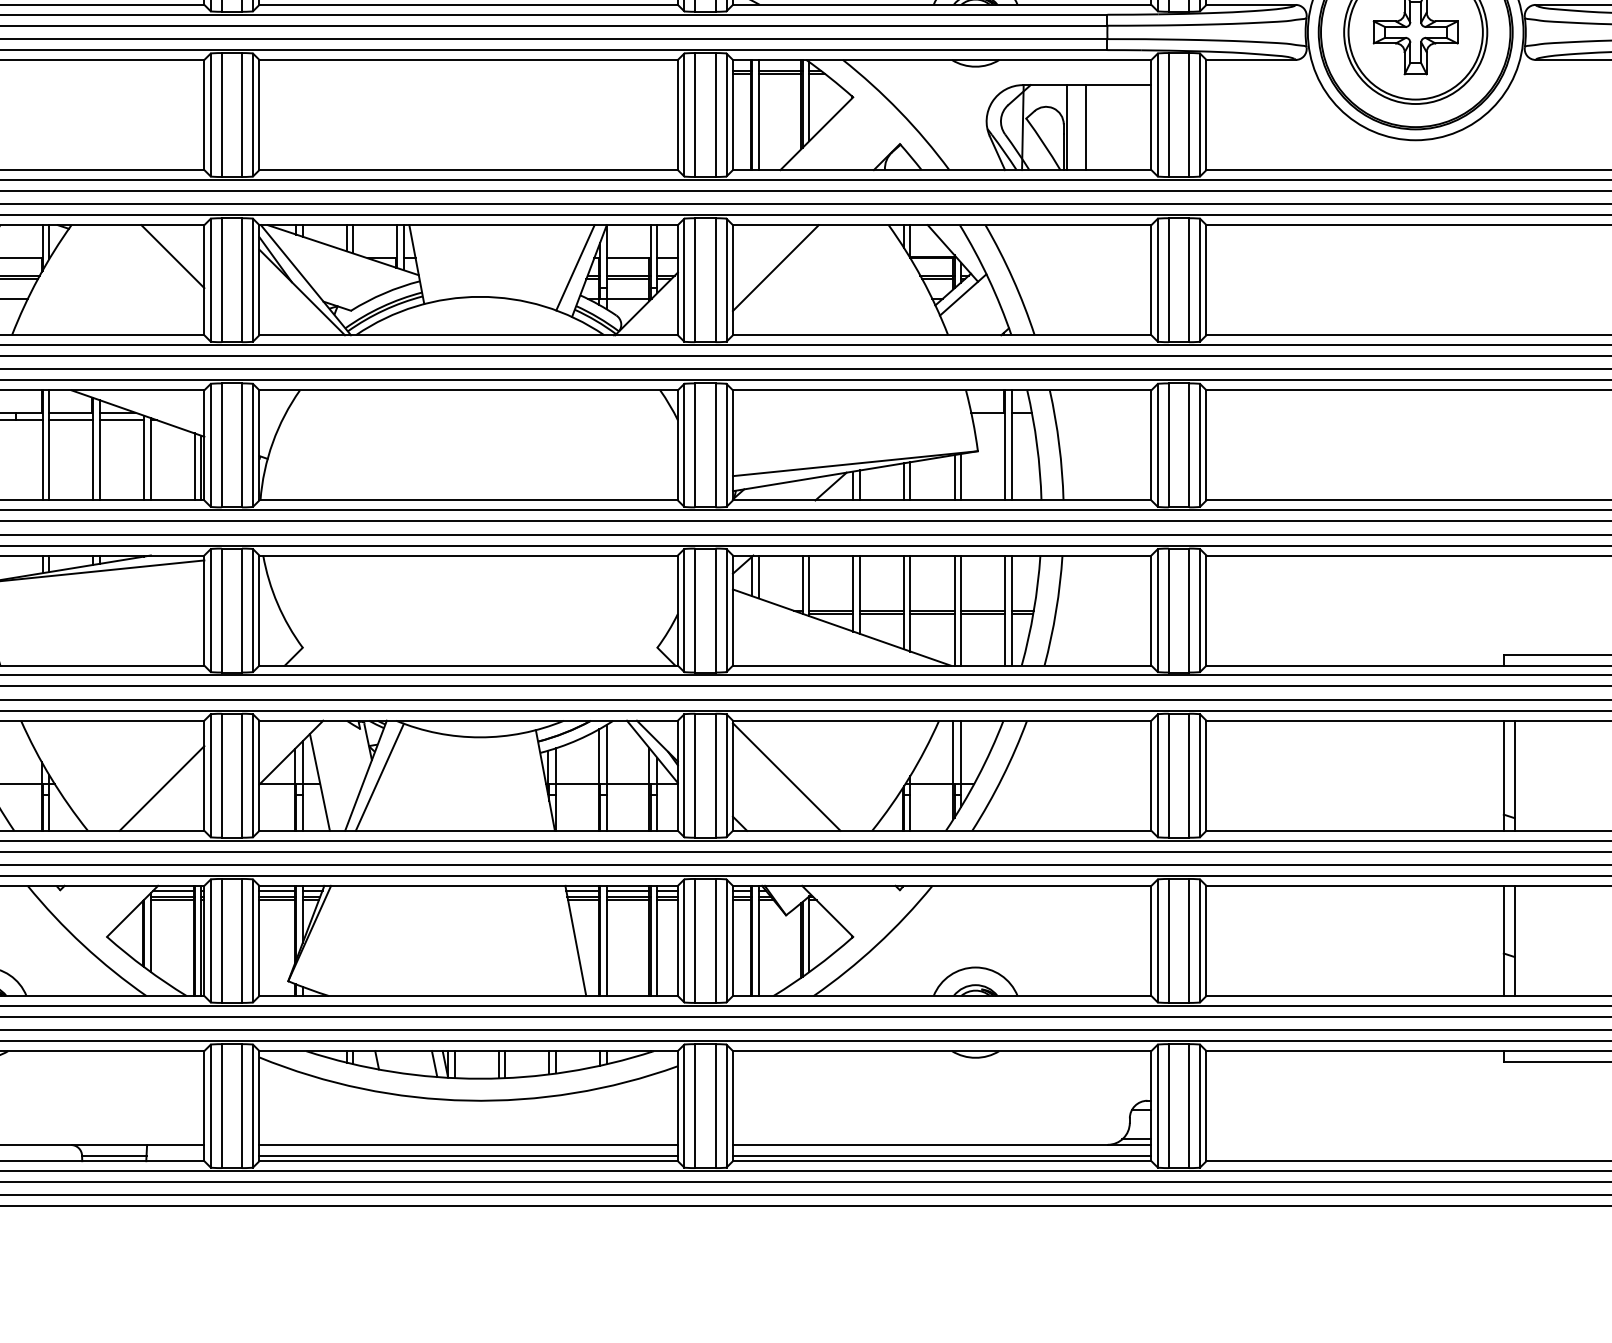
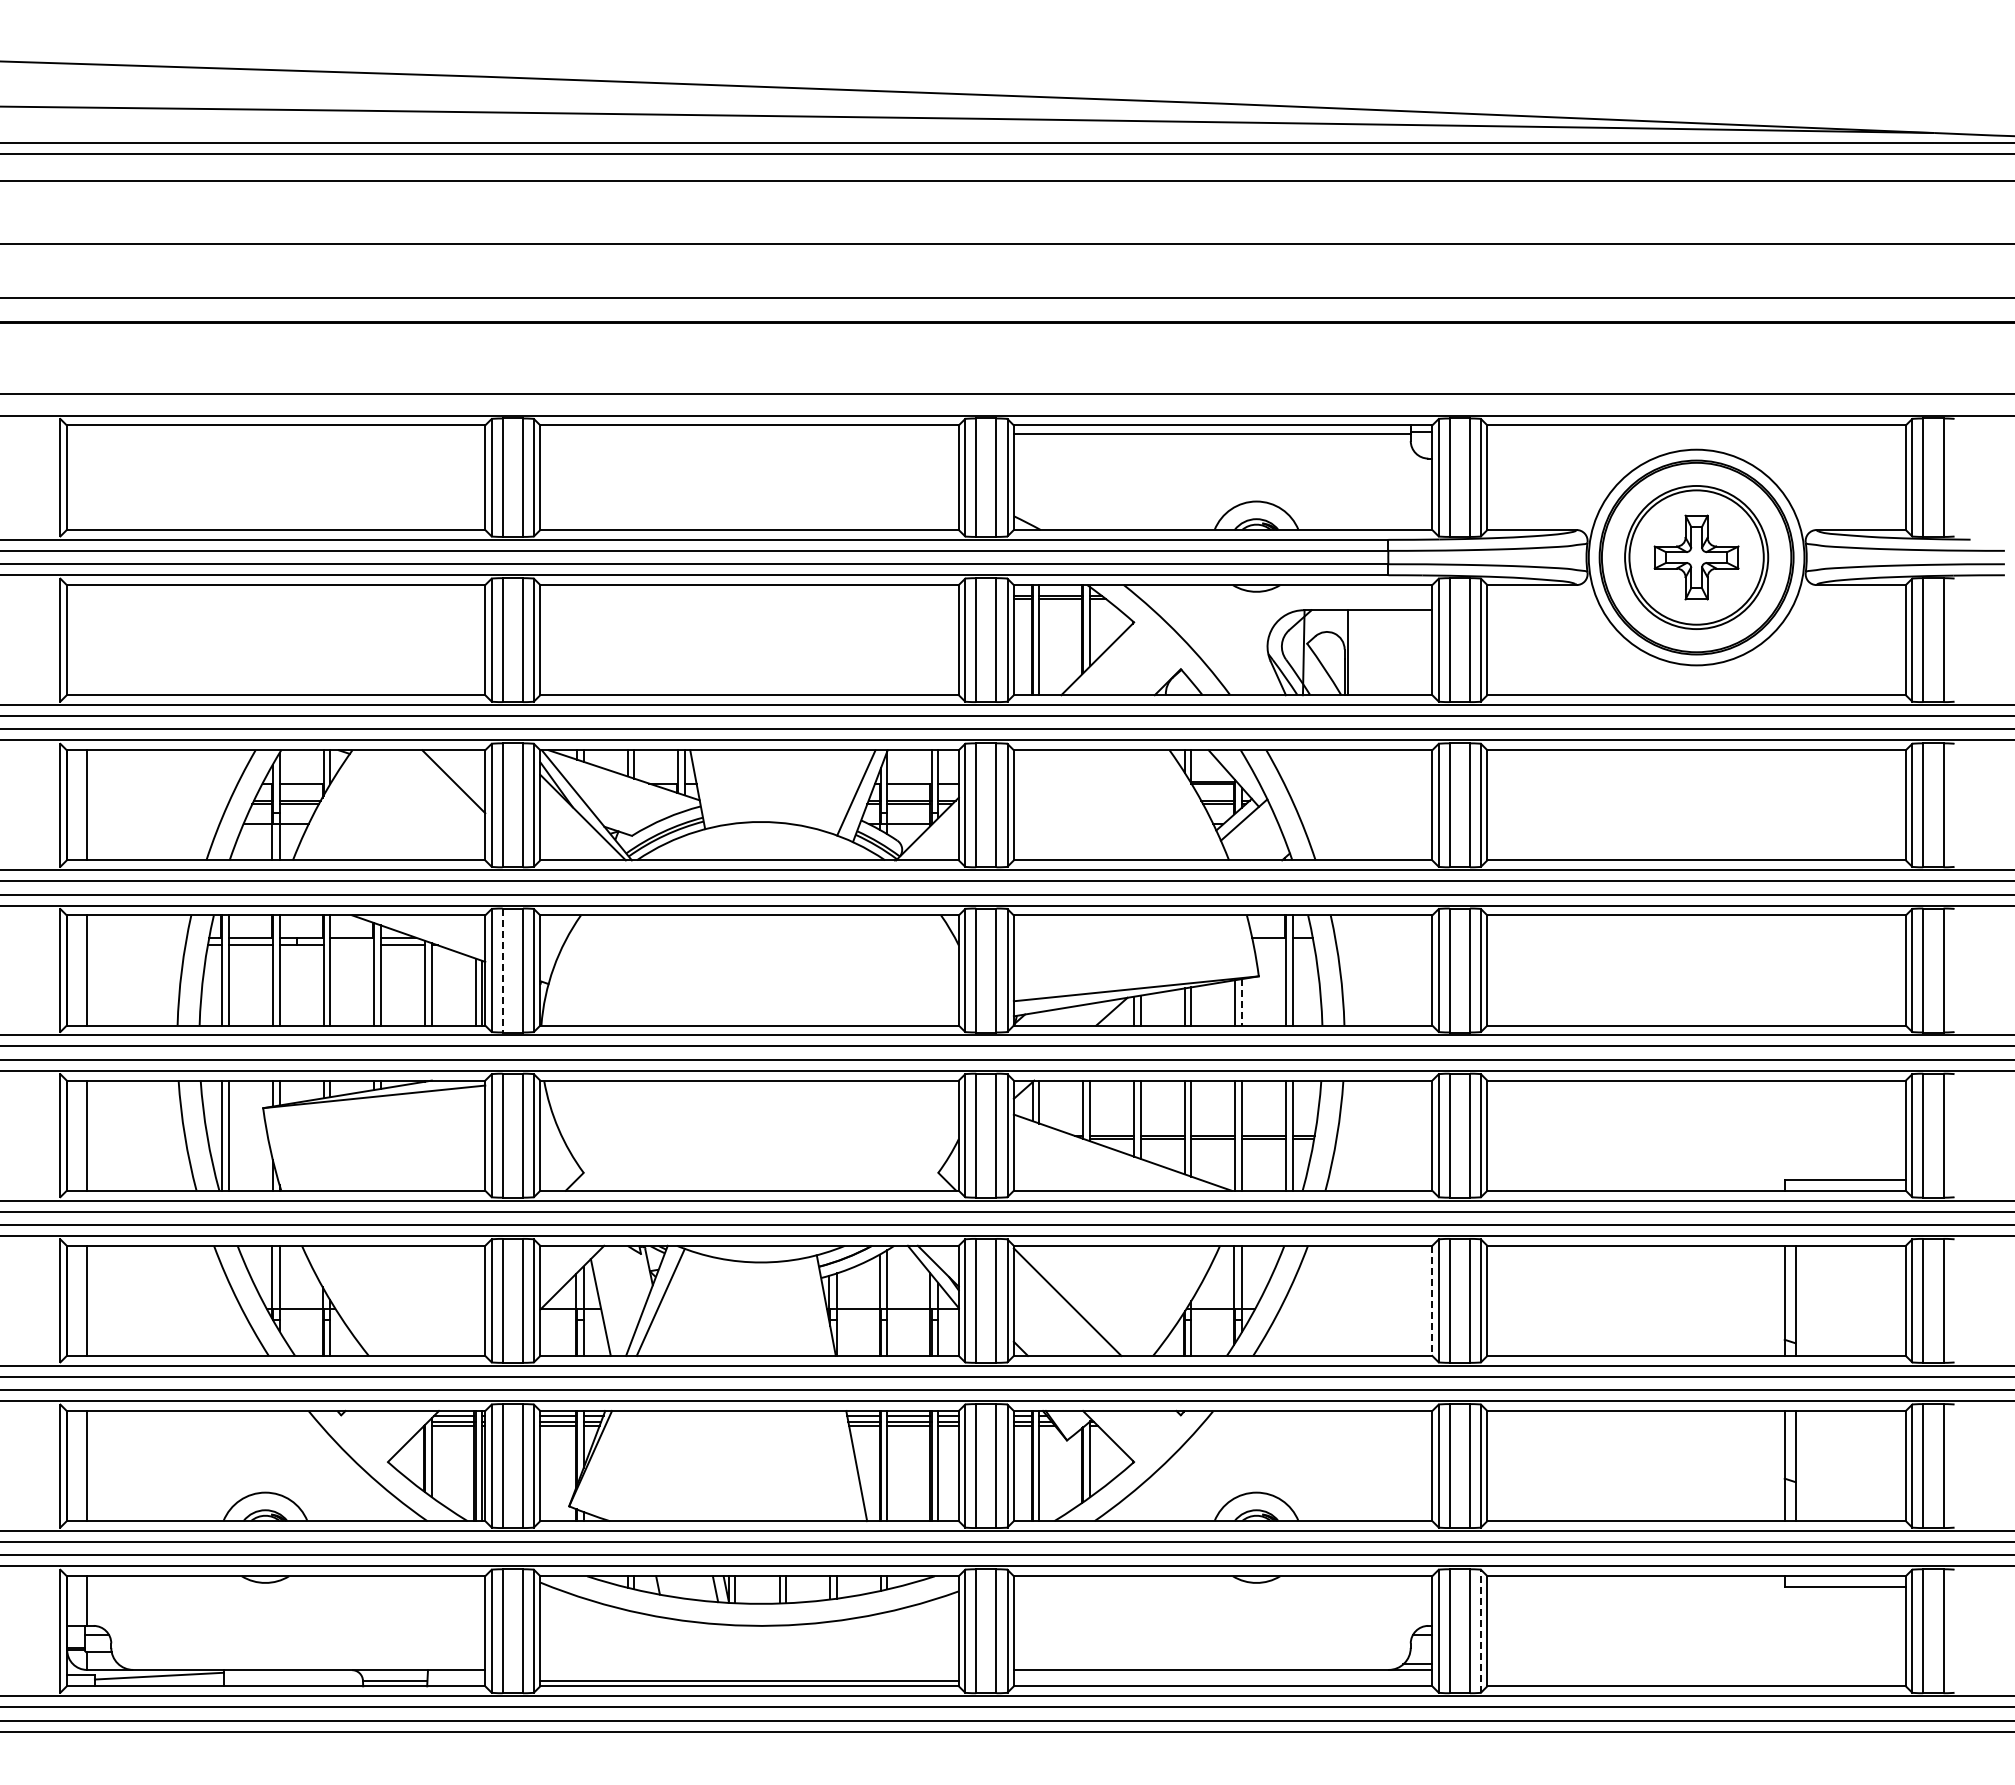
line: (1085, 127) -> (1366, 652), removed
line: (775, 268) -> (1056, 793), removed
line: (71, 420) -> (352, 945), removed
line: (221, 445) -> (502, 970), solid -> dashed
line: (961, 477) -> (1242, 1002), solid -> dashed
line: (1151, 776) -> (1432, 1301), solid -> dashed
line: (161, 788) -> (442, 1313), removed
line: (1200, 1105) -> (1481, 1630), solid -> dashed
line: (468, 1144) -> (749, 1669), removed
line: (941, 1155) -> (1222, 1680), removed

